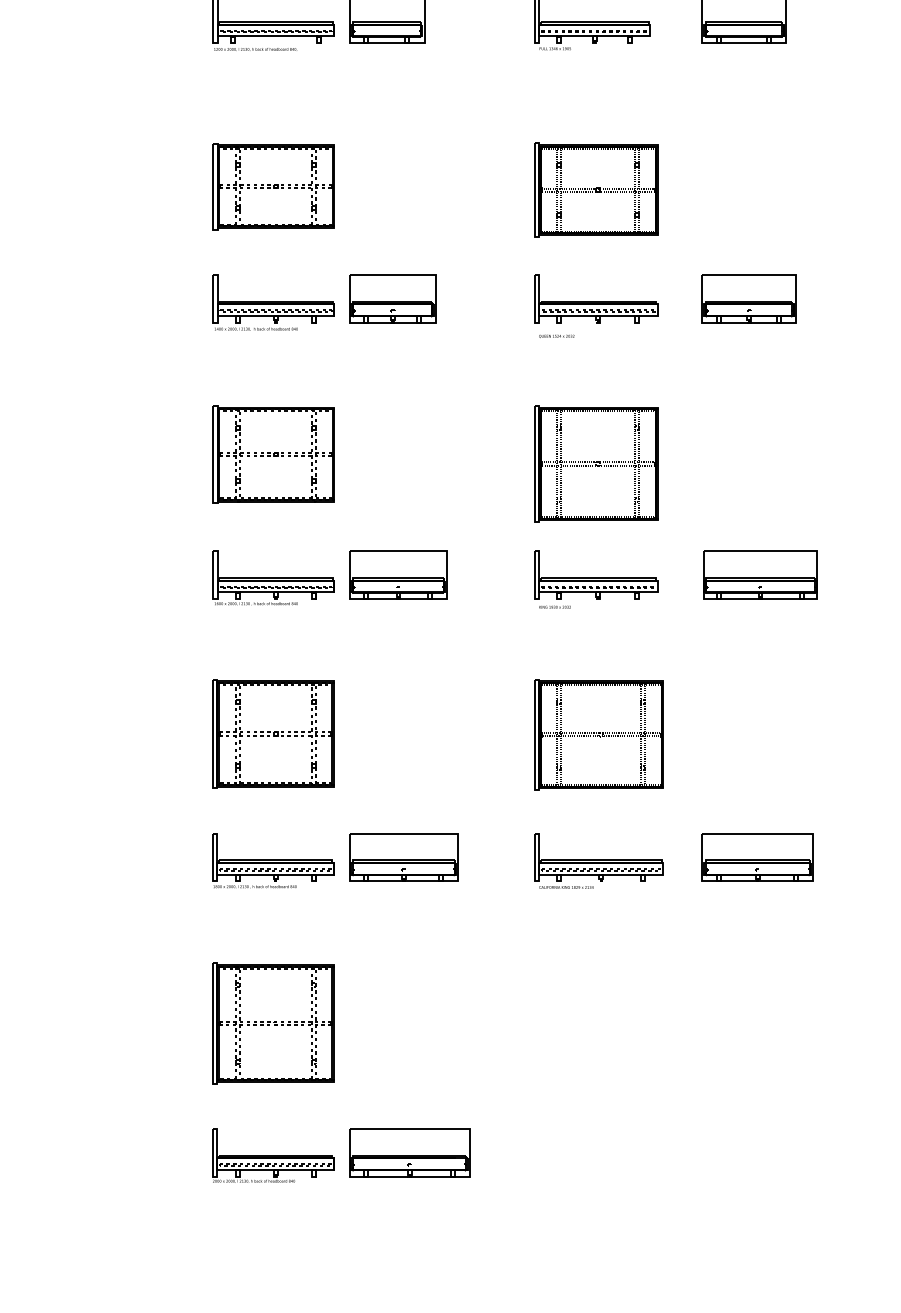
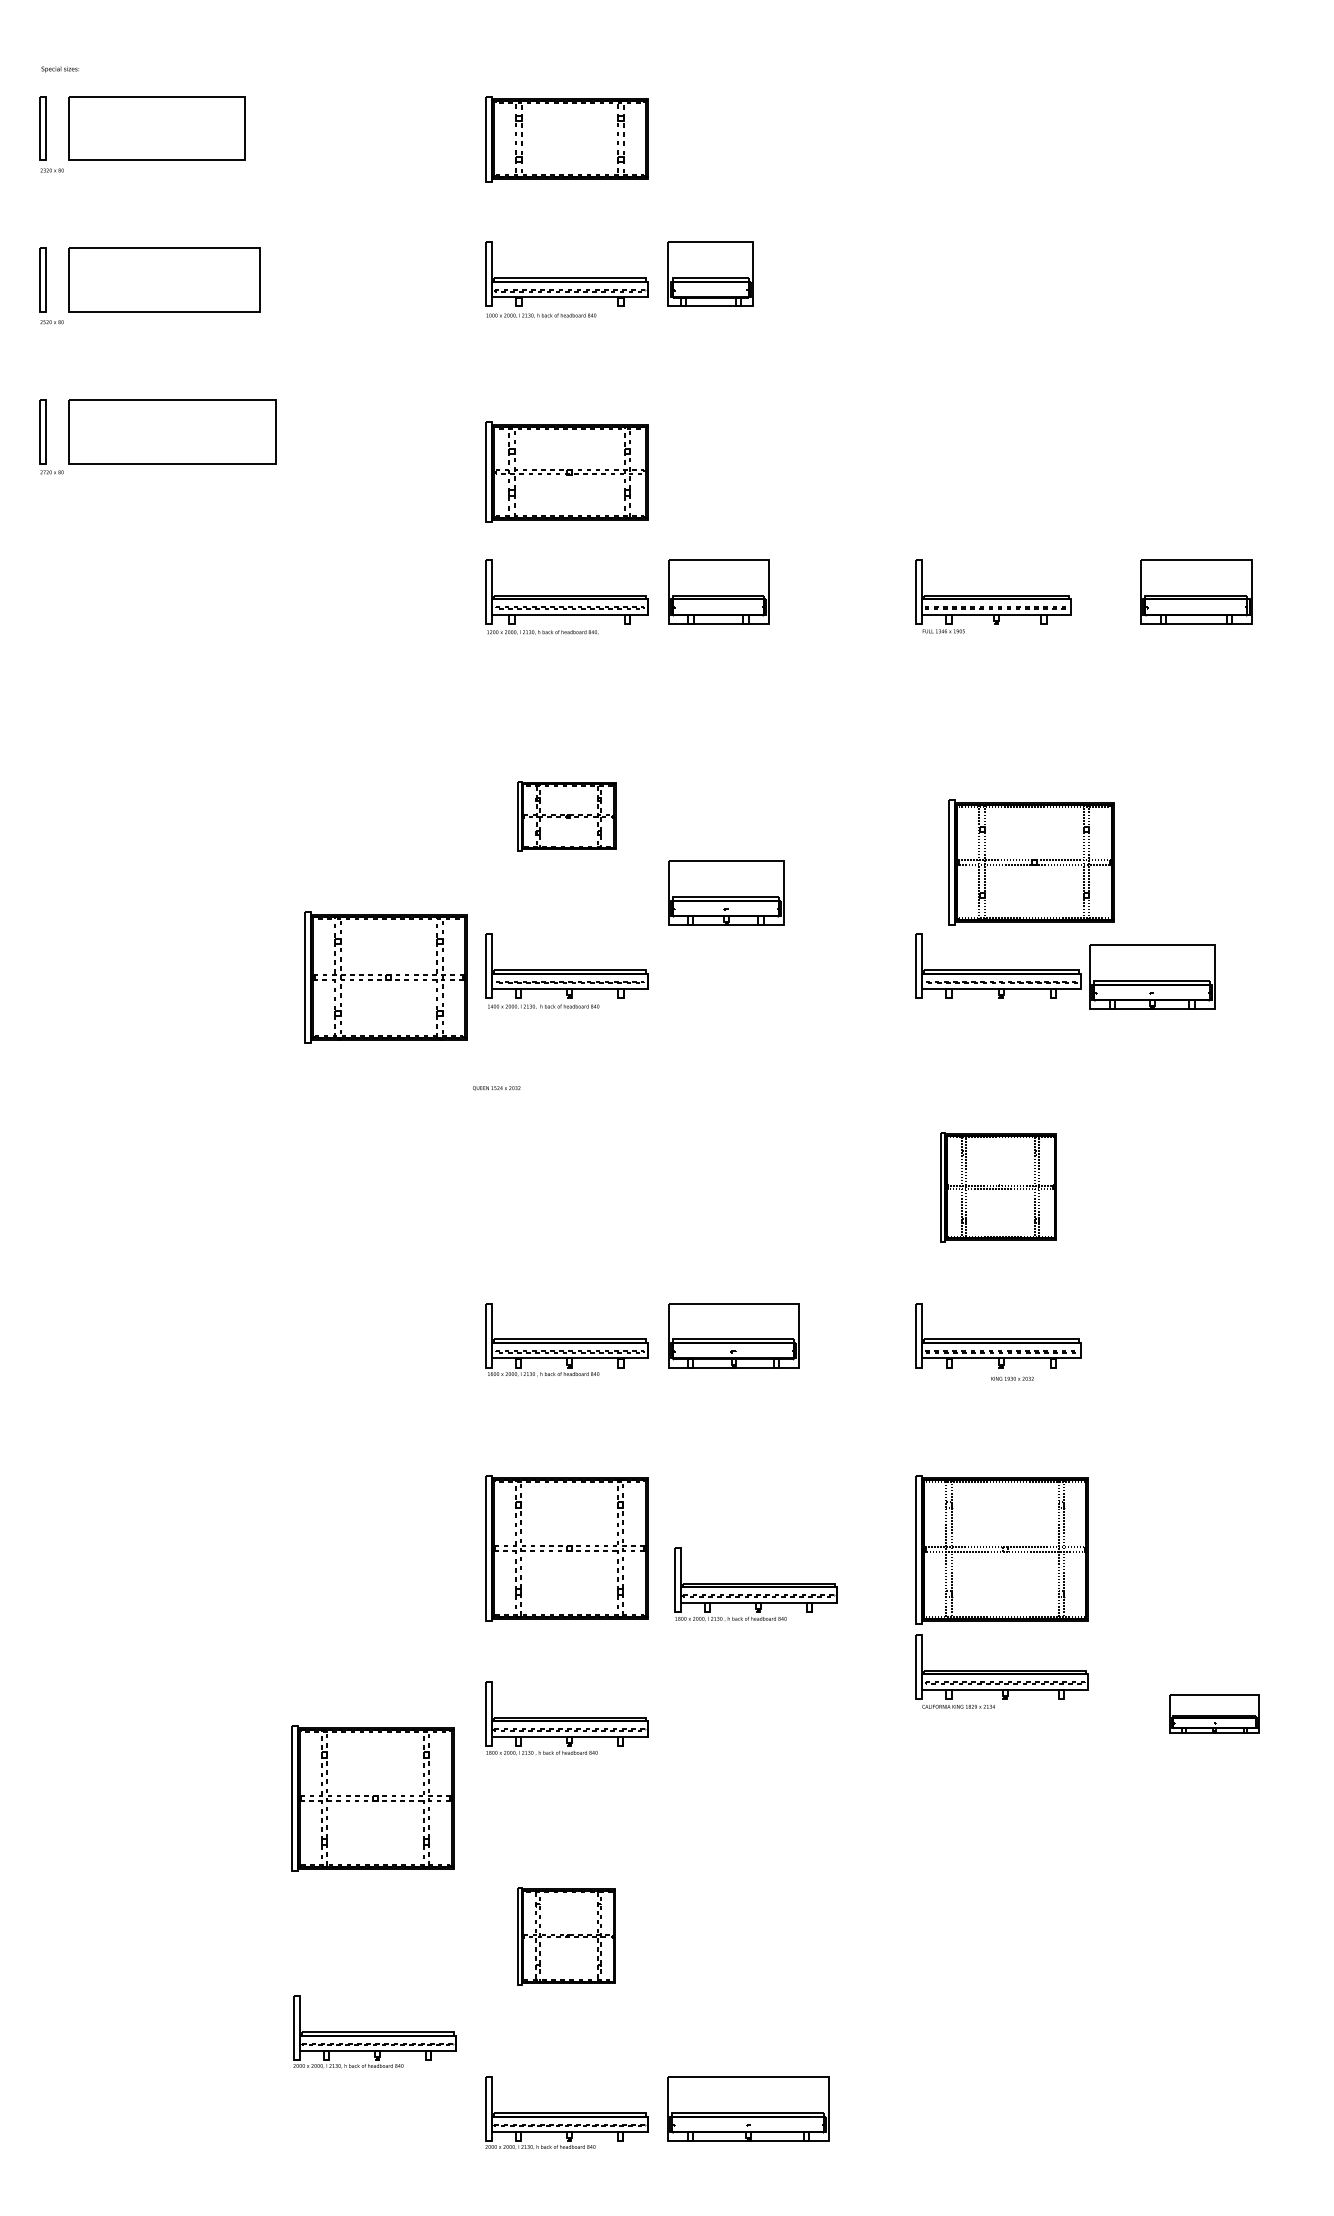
part: (273, 187) -> (566, 816), size x0.6
part: (596, 190) -> (1031, 862), moved
part: (392, 298) -> (726, 892), moved
part: (749, 298) -> (1152, 976), moved
text: (556, 336) -> (496, 1088), moved
part: (273, 454) -> (385, 977), moved
part: (596, 463) -> (998, 1186), size x0.7
part: (760, 574) -> (1218, 1335), removed
text: (555, 607) -> (1012, 1378), moved
part: (414, 760) -> (755, 1584), added
part: (403, 857) -> (740, 1713), removed
part: (757, 857) -> (1214, 1713), size x0.6
part: (598, 861) -> (1001, 1671), moved
part: (128, 920) -> (372, 1798), added
part: (273, 1023) -> (566, 1936), size x0.6
part: (129, 1094) -> (374, 2031), added

